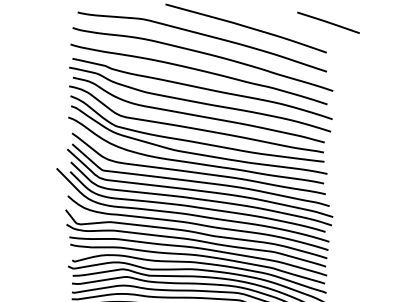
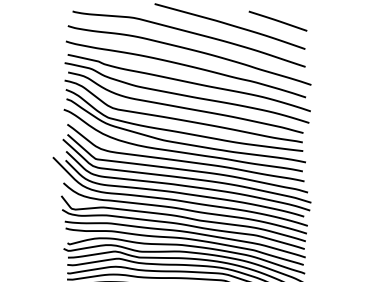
line: (328, 22) -> (278, 20), moved

